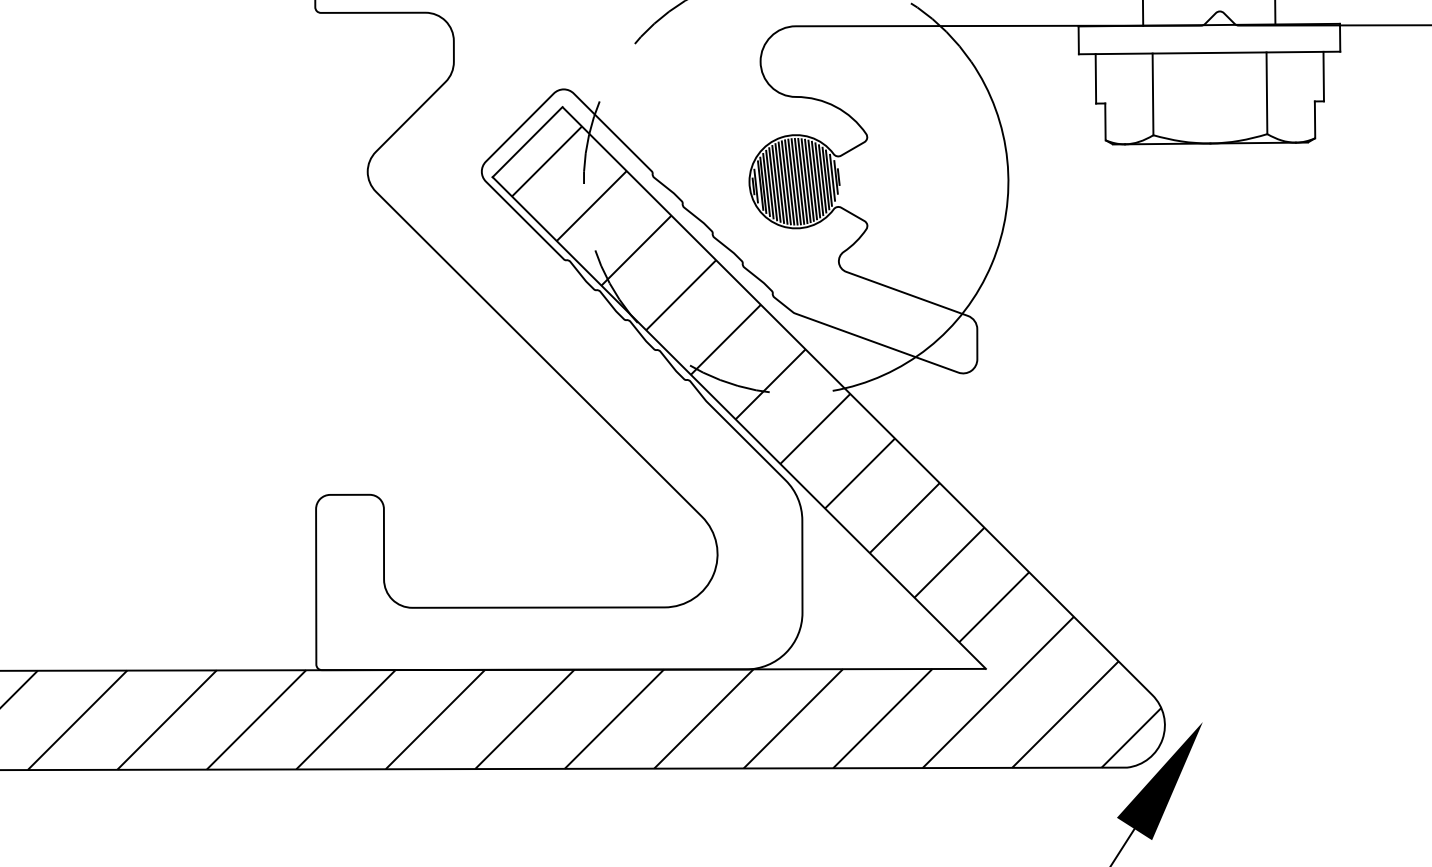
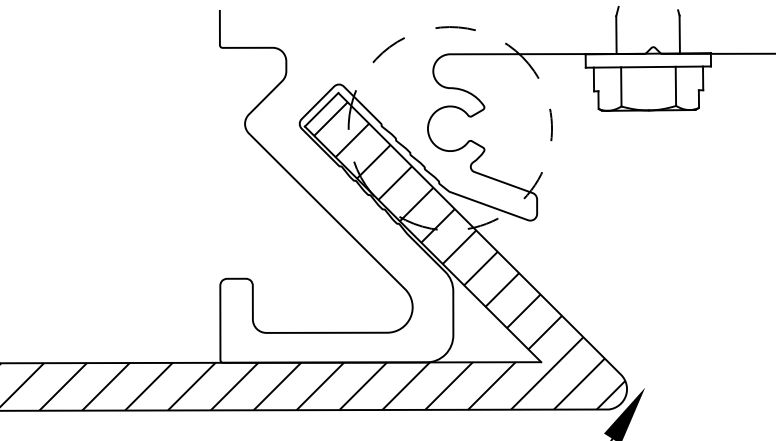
hatch: (796, 181) -> (450, 128), removed
arc: (992, 264) -> (544, 168), solid -> dashed

